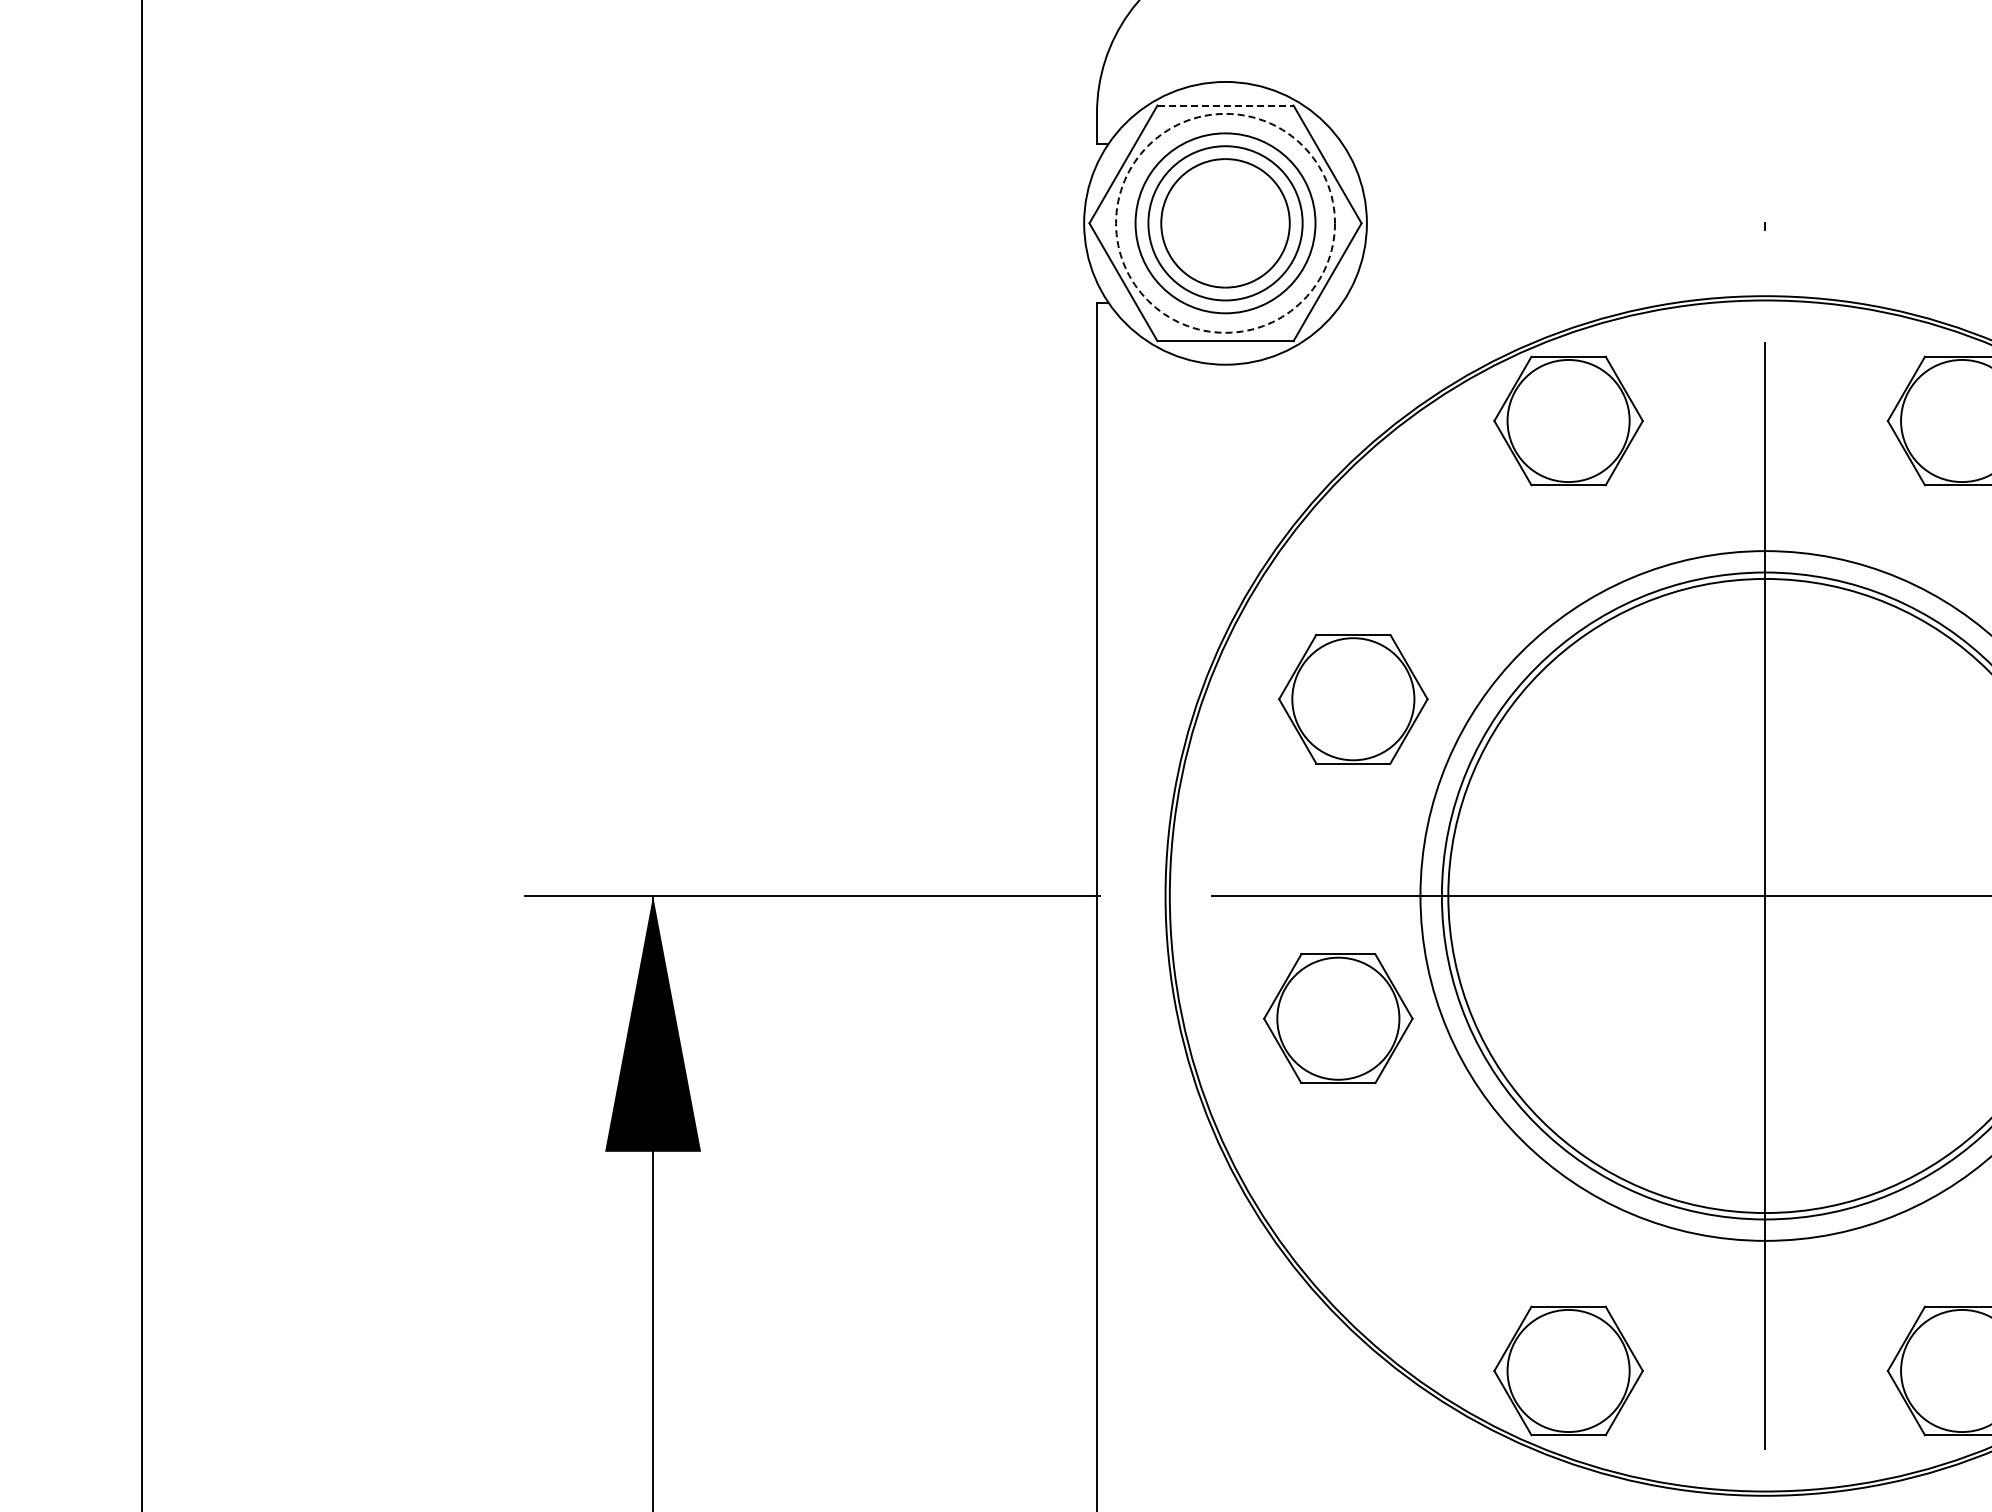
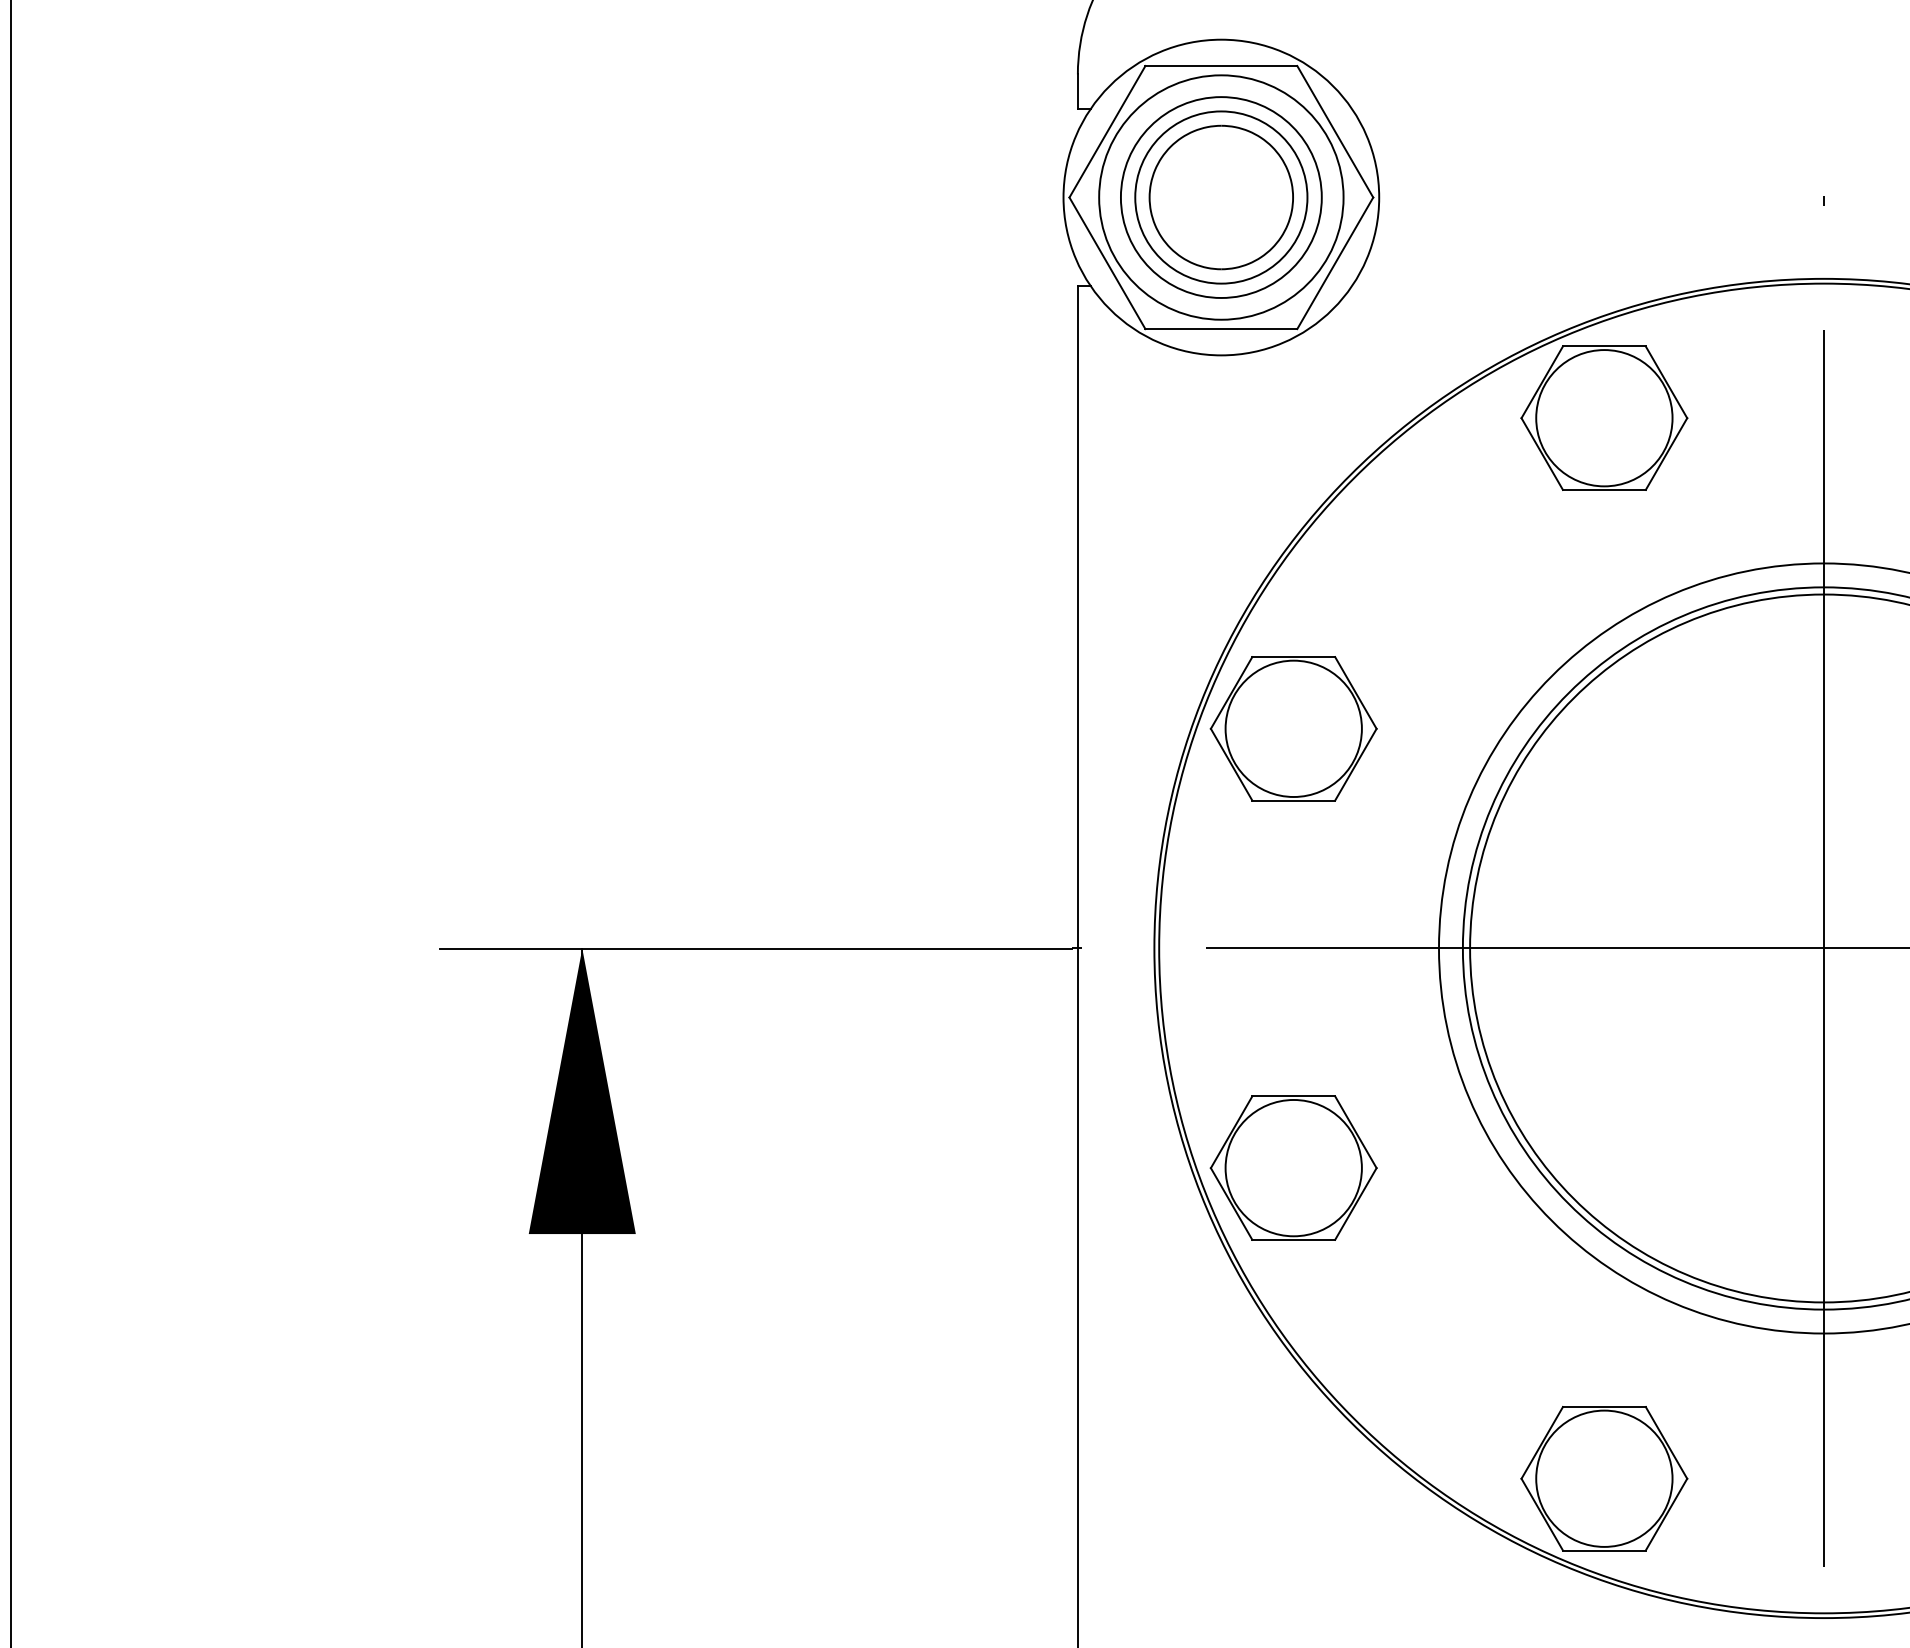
line: (1226, 105) -> (1222, 65), dashed -> solid
circle: (1225, 222) -> (1221, 196), dashed -> solid
part: (1353, 698) -> (1293, 728), moved
part: (1338, 1018) -> (1293, 1167), moved

